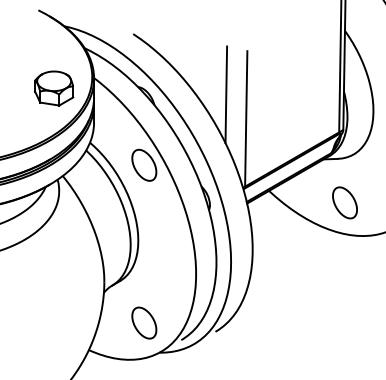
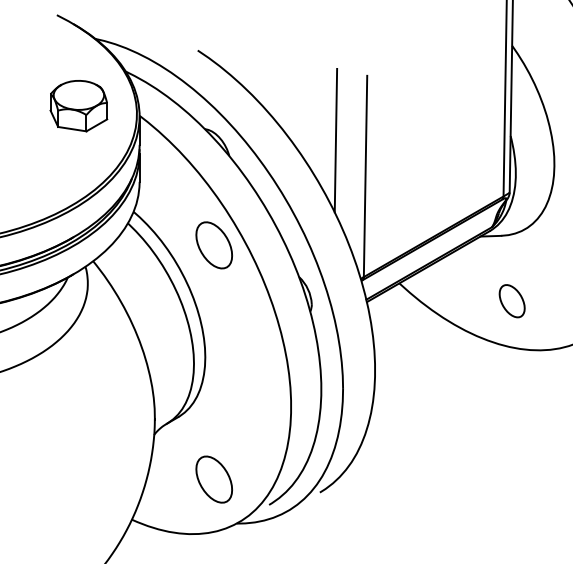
part: (54, 88) -> (79, 106), moved
part: (344, 202) -> (511, 300), size x0.7

